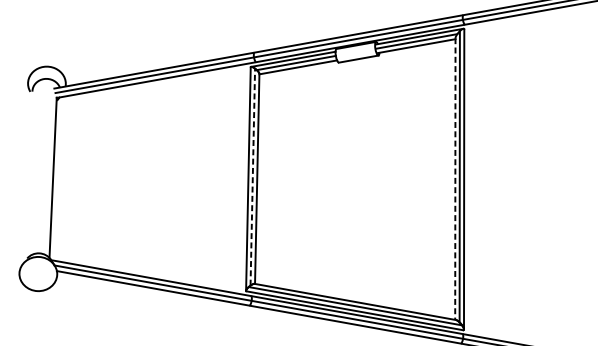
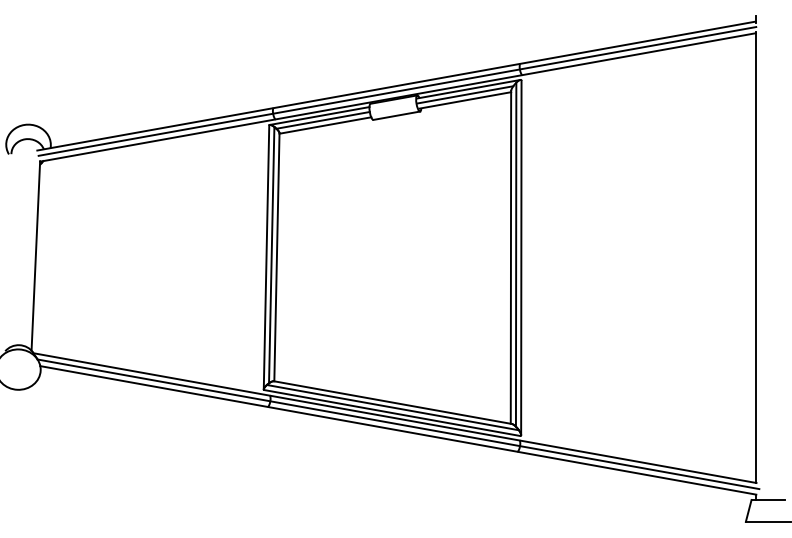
line: (252, 176) -> (271, 254), dashed -> solid
line: (454, 179) -> (510, 257), dashed -> solid

